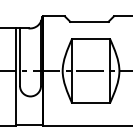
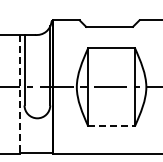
line: (15, 77) -> (19, 94), solid -> dashed
line: (91, 103) -> (112, 126), solid -> dashed

